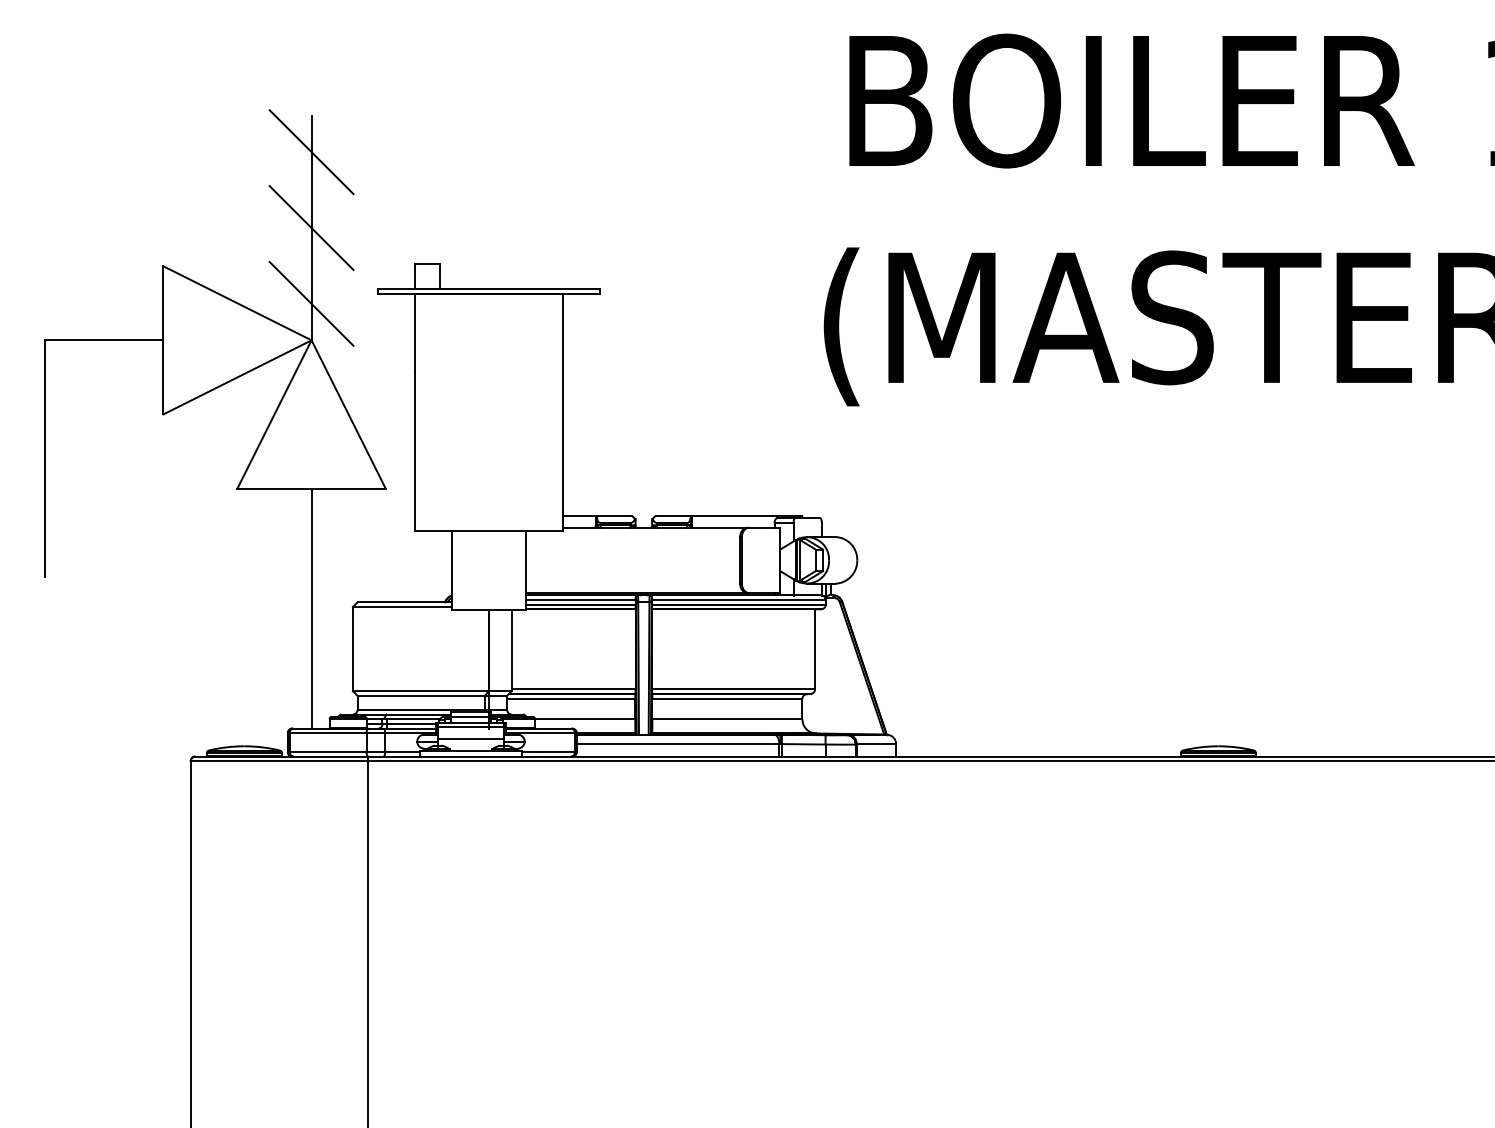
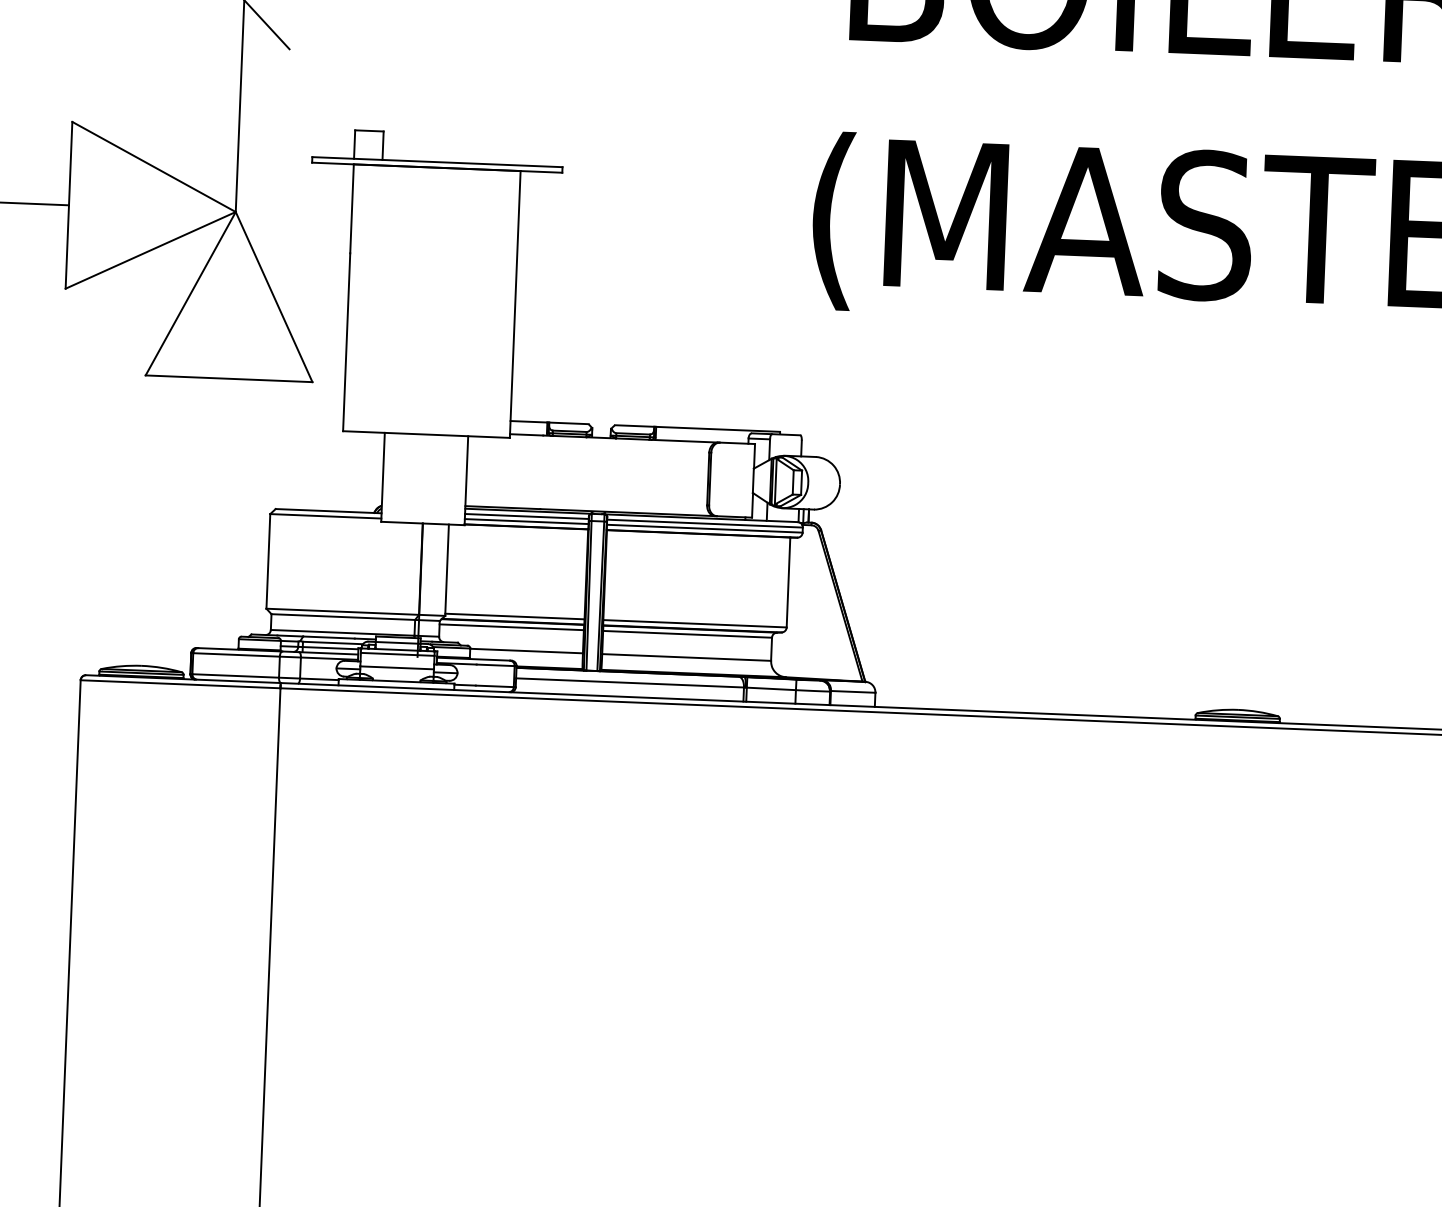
line: (311, 227) -> (240, 84), removed
line: (311, 303) -> (237, 170), removed
line: (311, 607) -> (223, 512), removed

